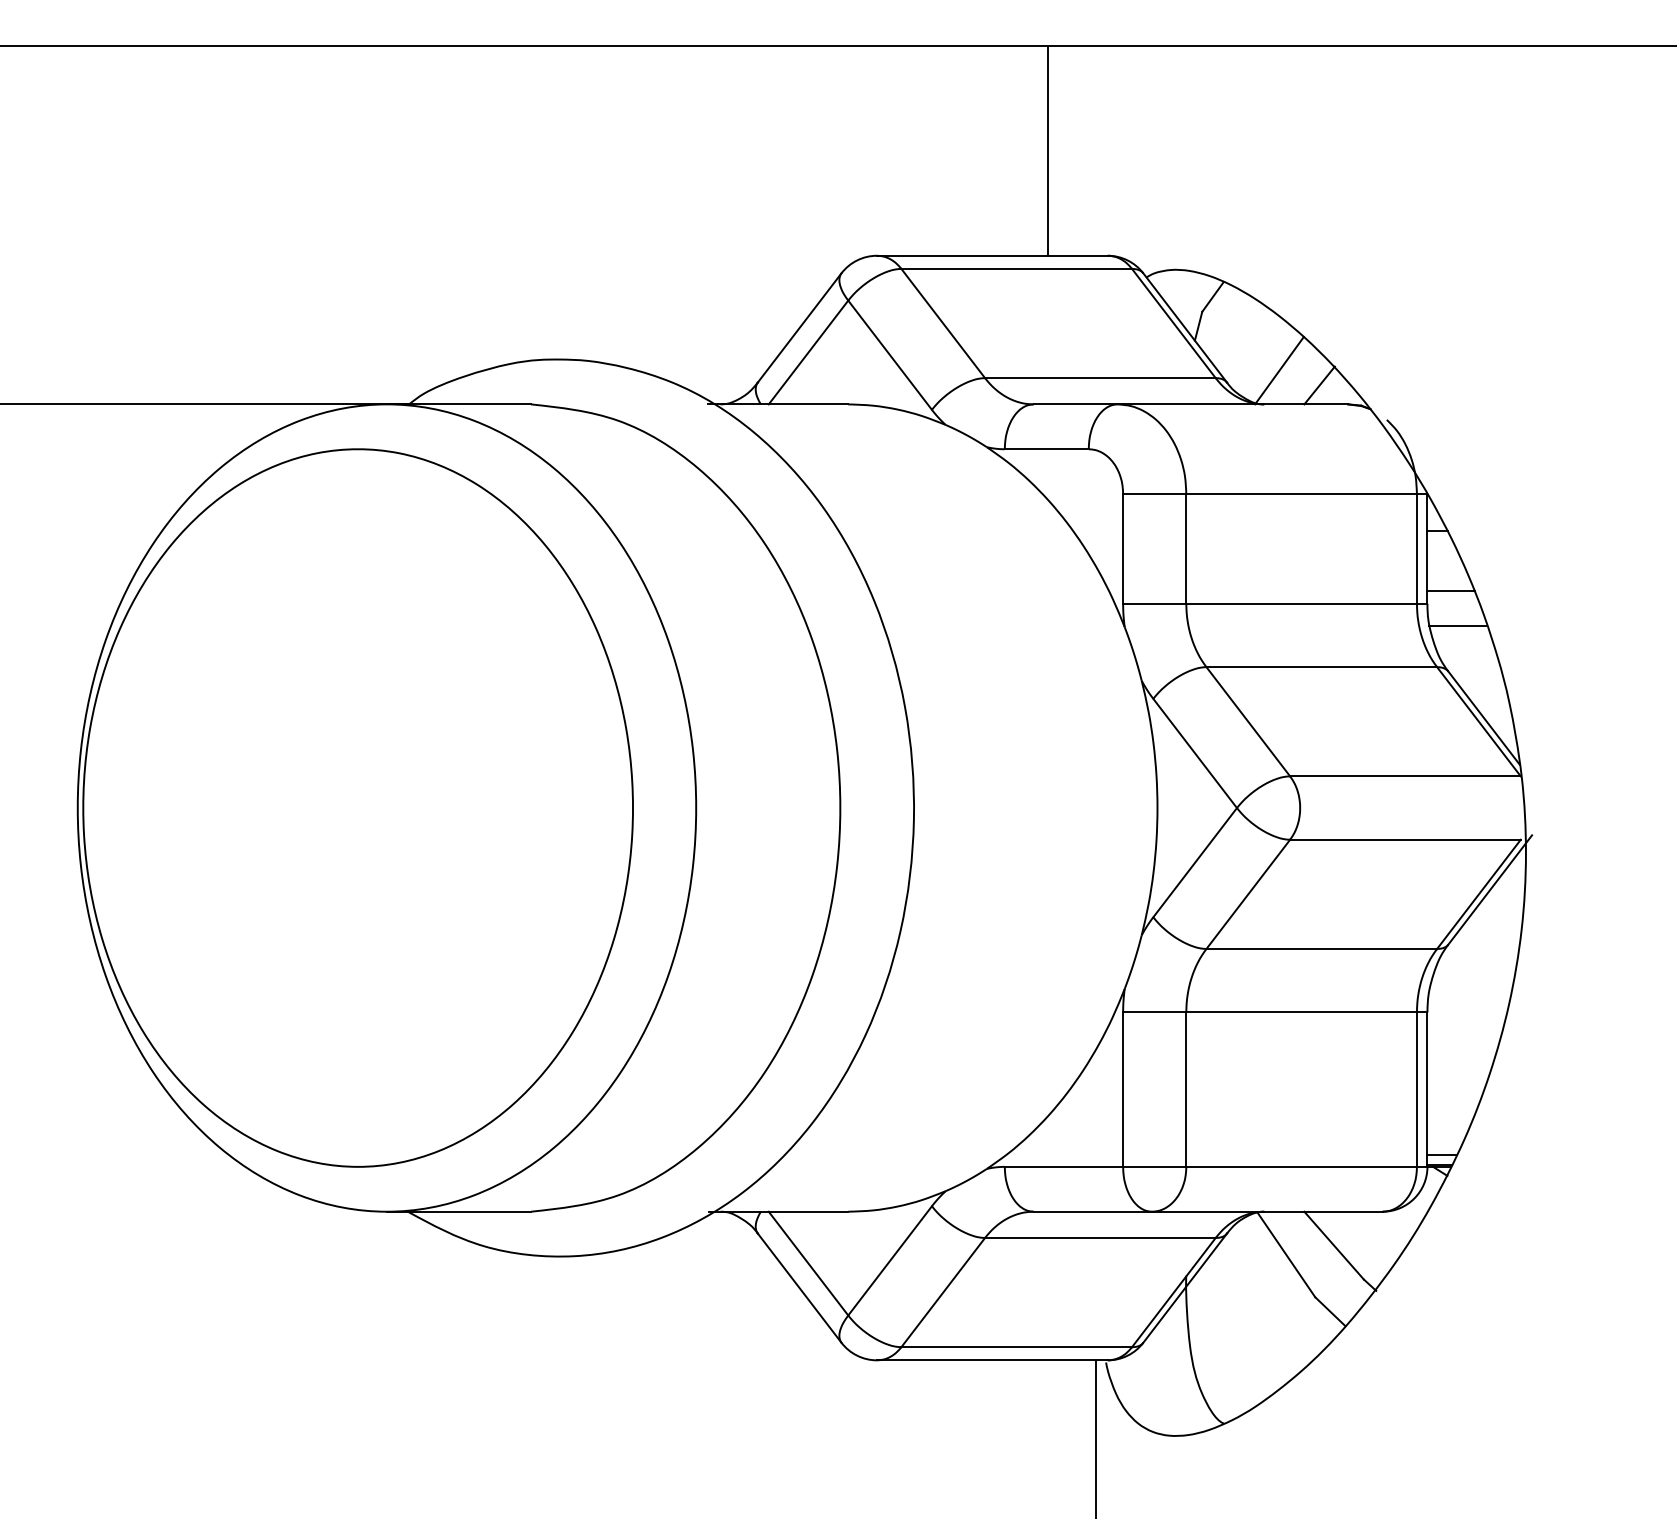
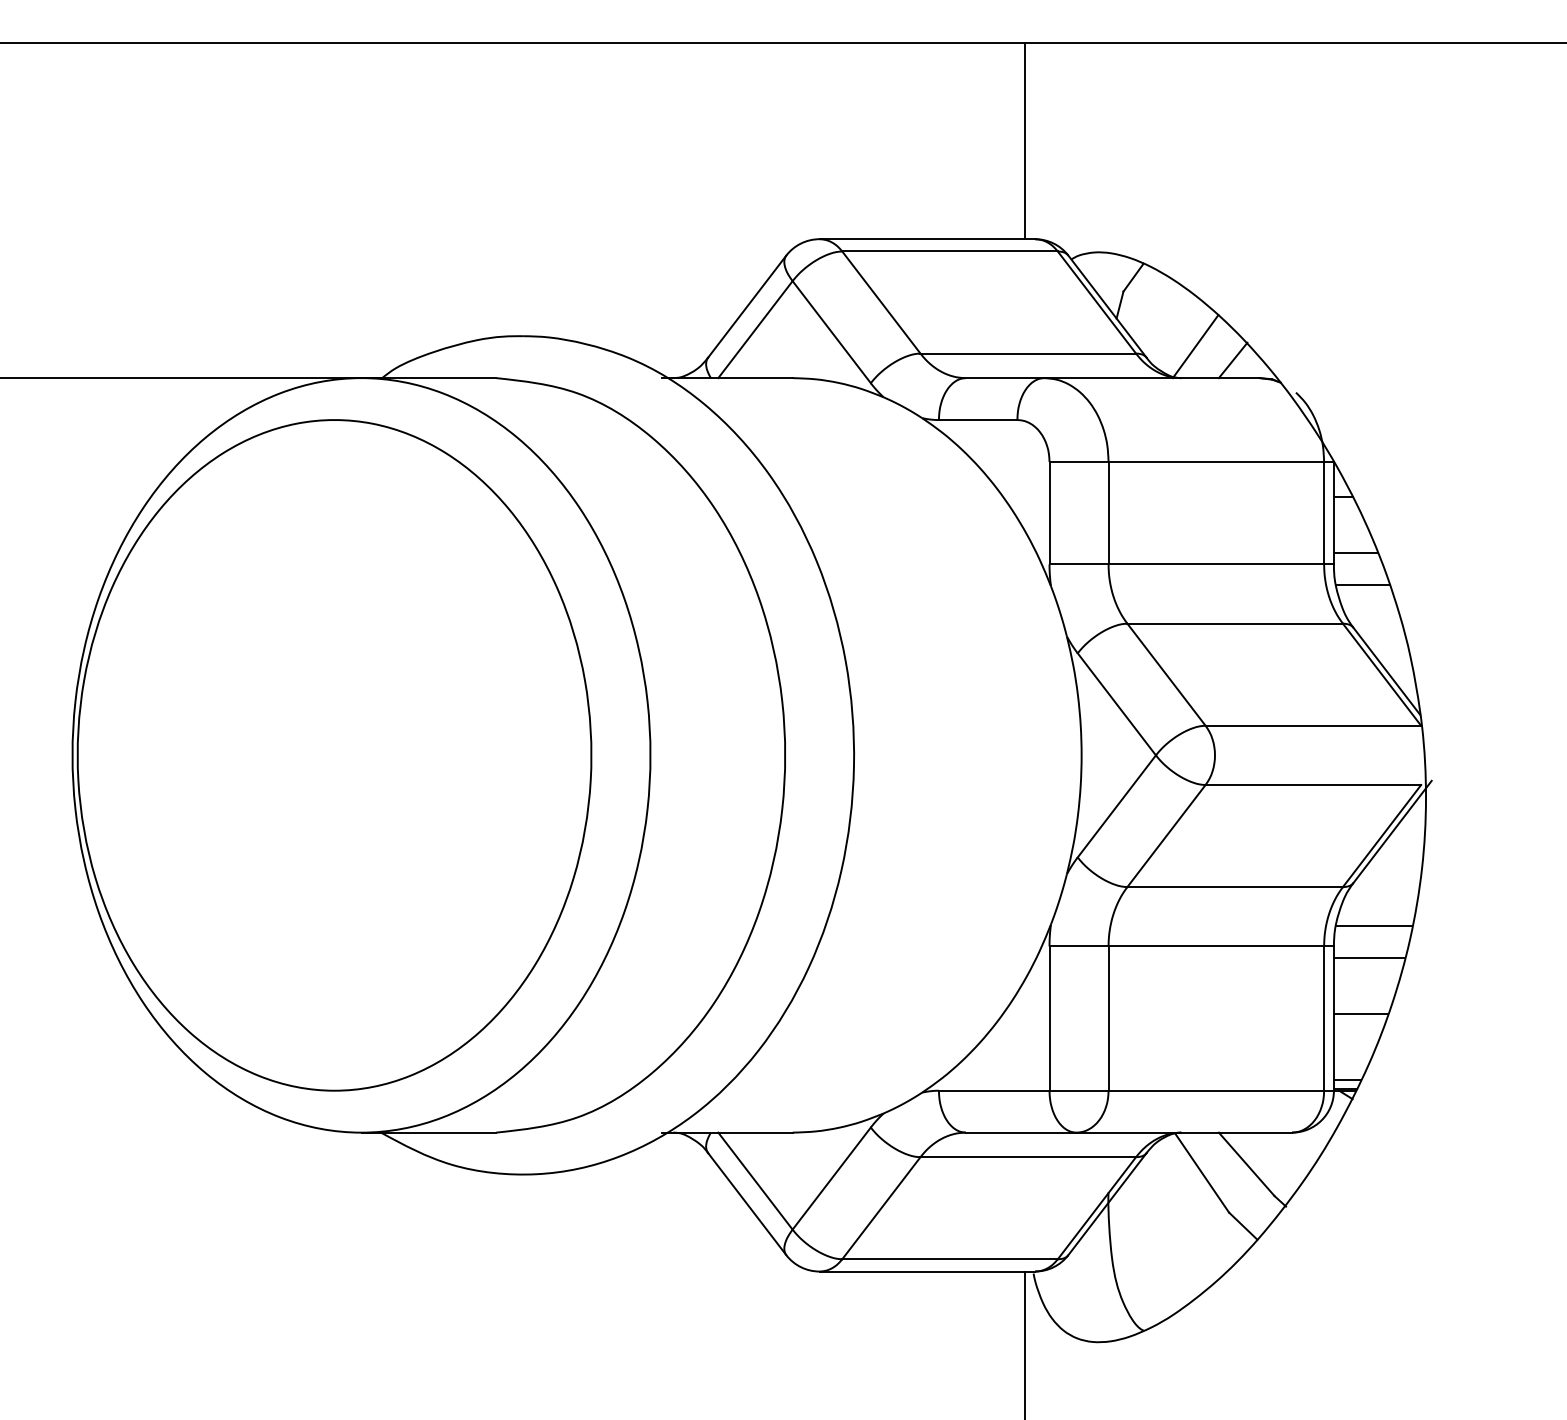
line: (1048, 150) -> (1024, 140), moved
line: (1470, 990) -> (1374, 925), added
line: (1465, 1025) -> (1369, 958), added
line: (1456, 1084) -> (1361, 1013), added

